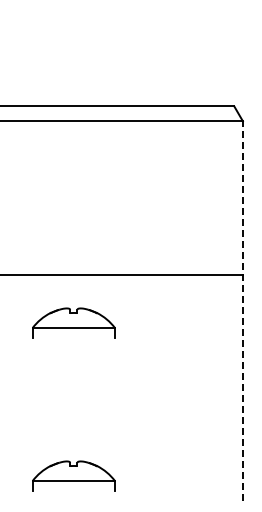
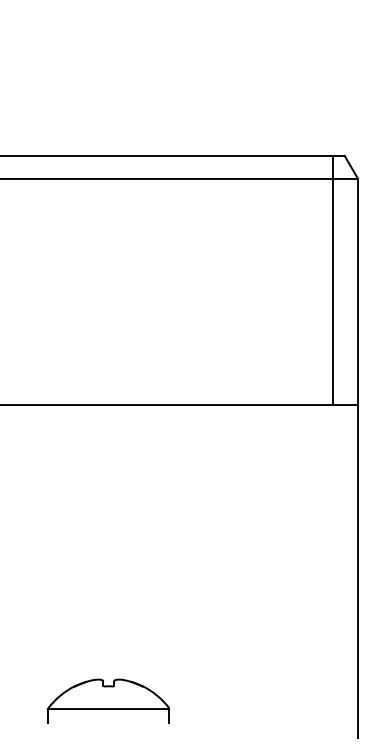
line: (225, 190) -> (332, 280), added
line: (242, 311) -> (357, 458), dashed -> solid
part: (73, 322) -> (108, 474), removed

